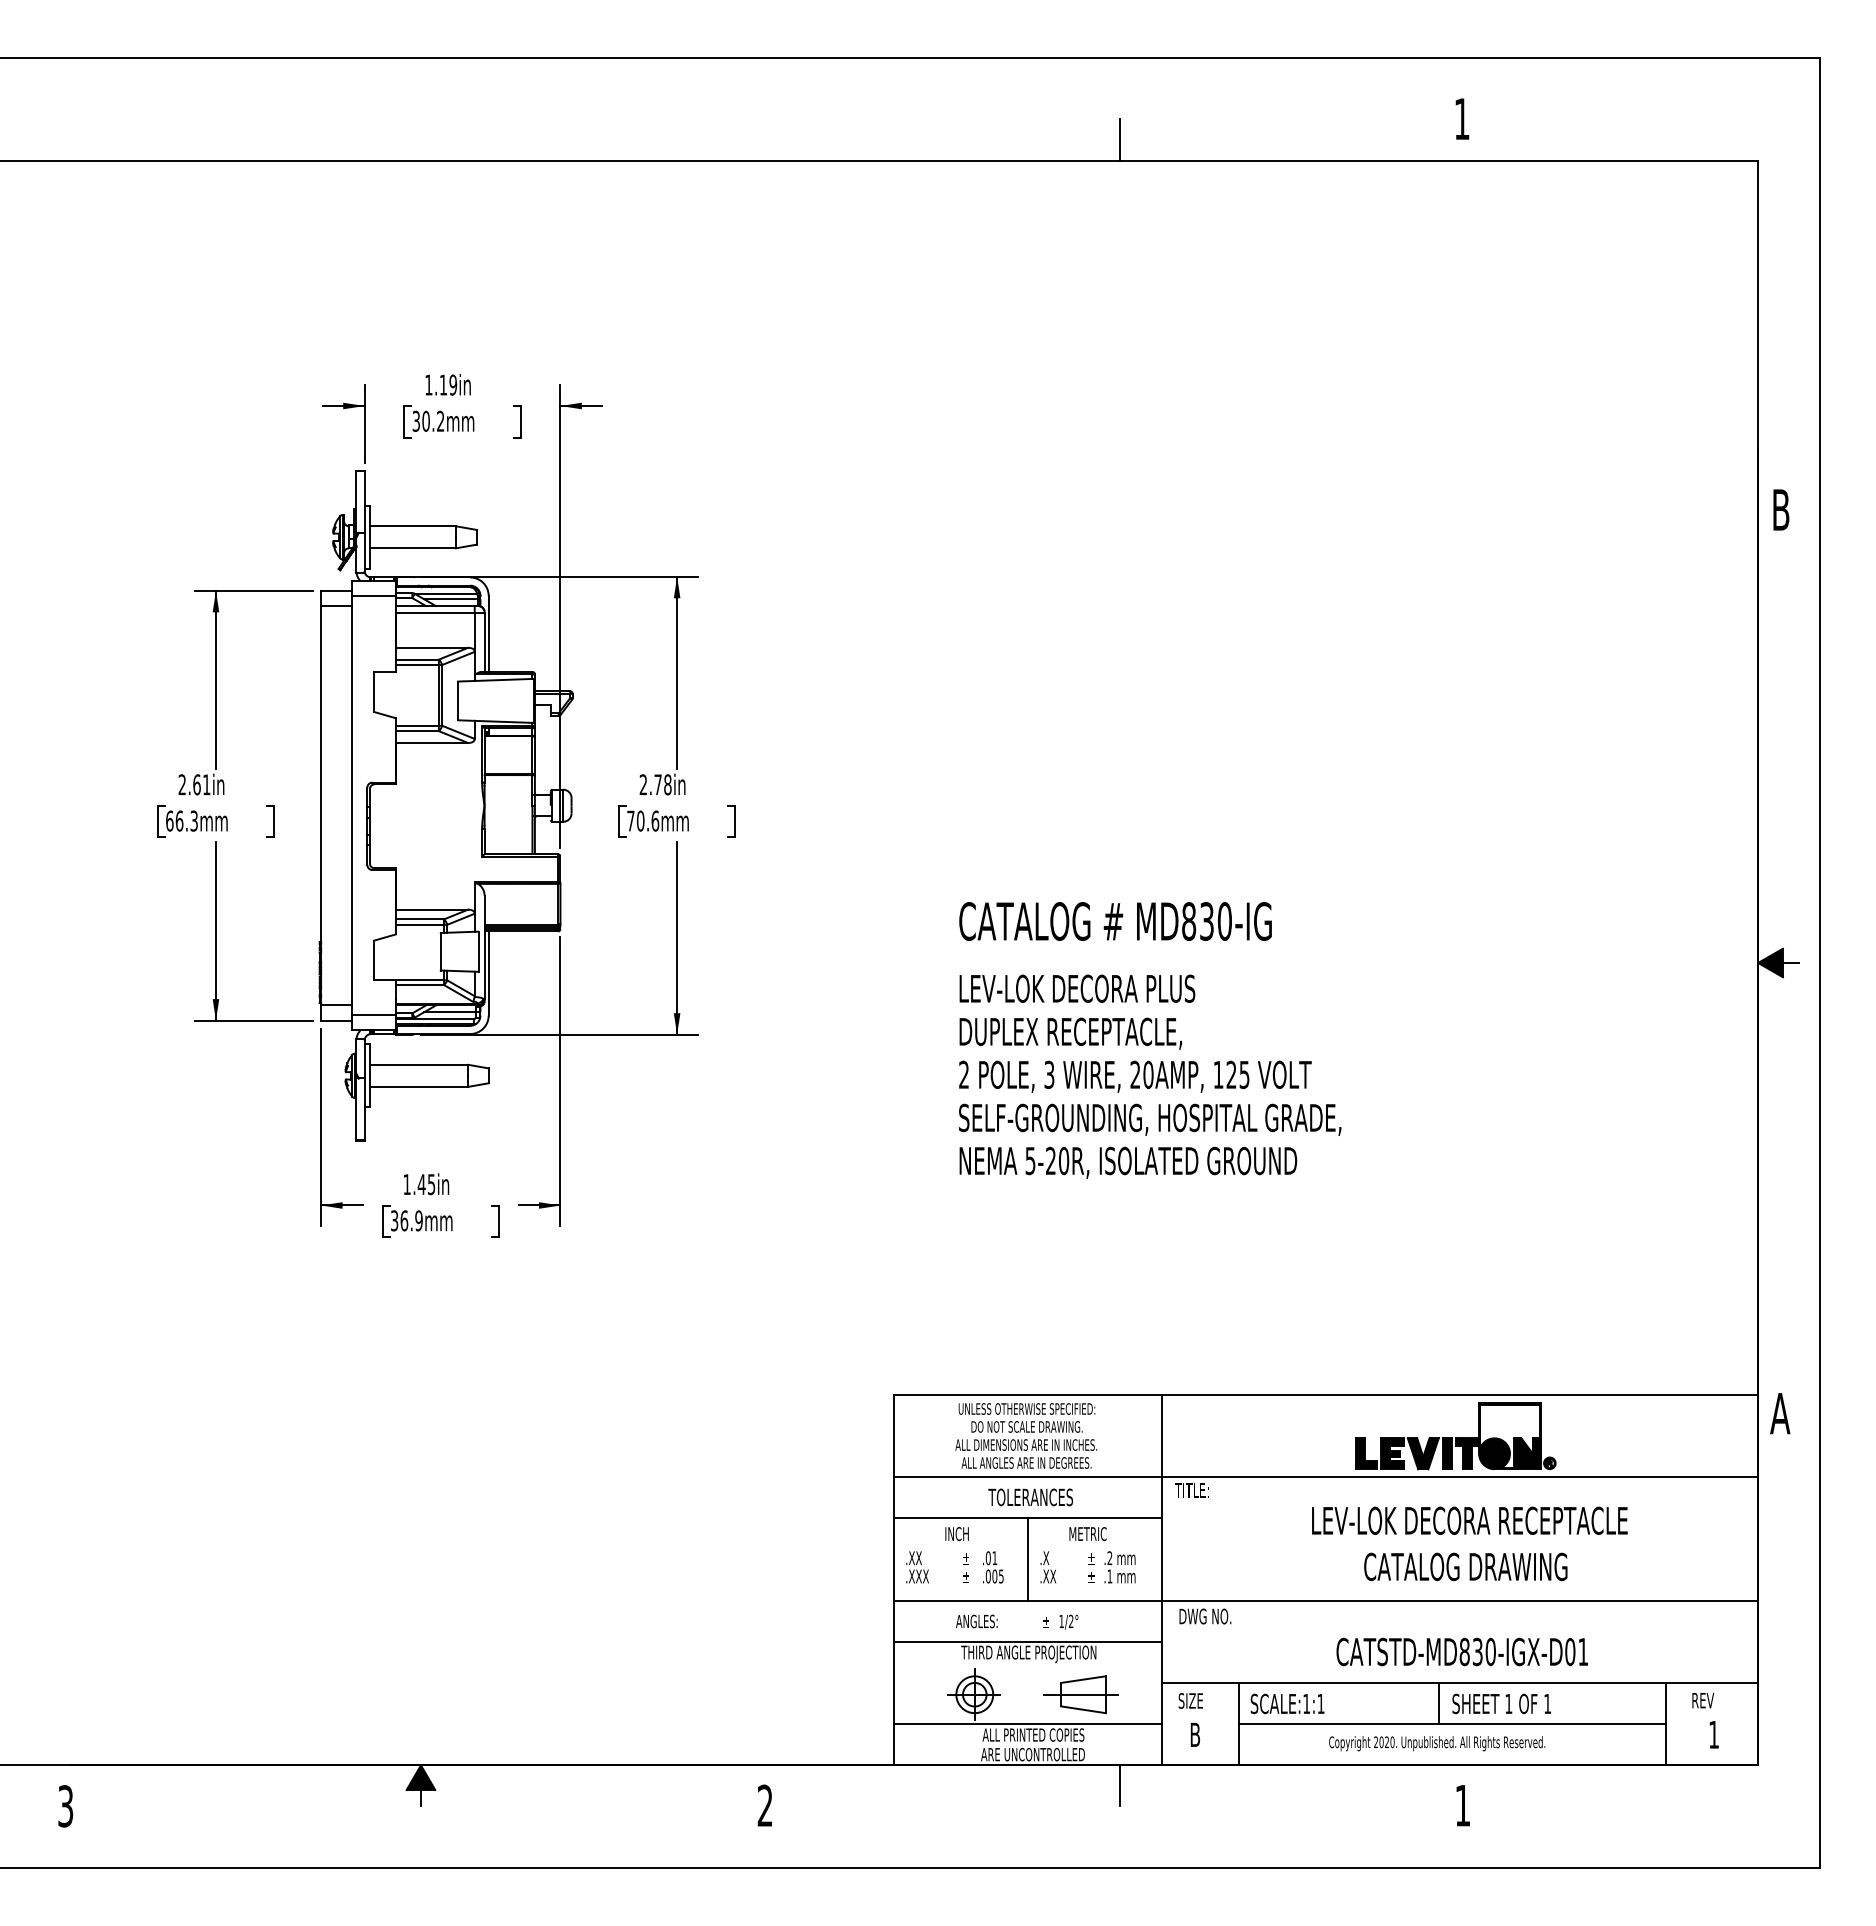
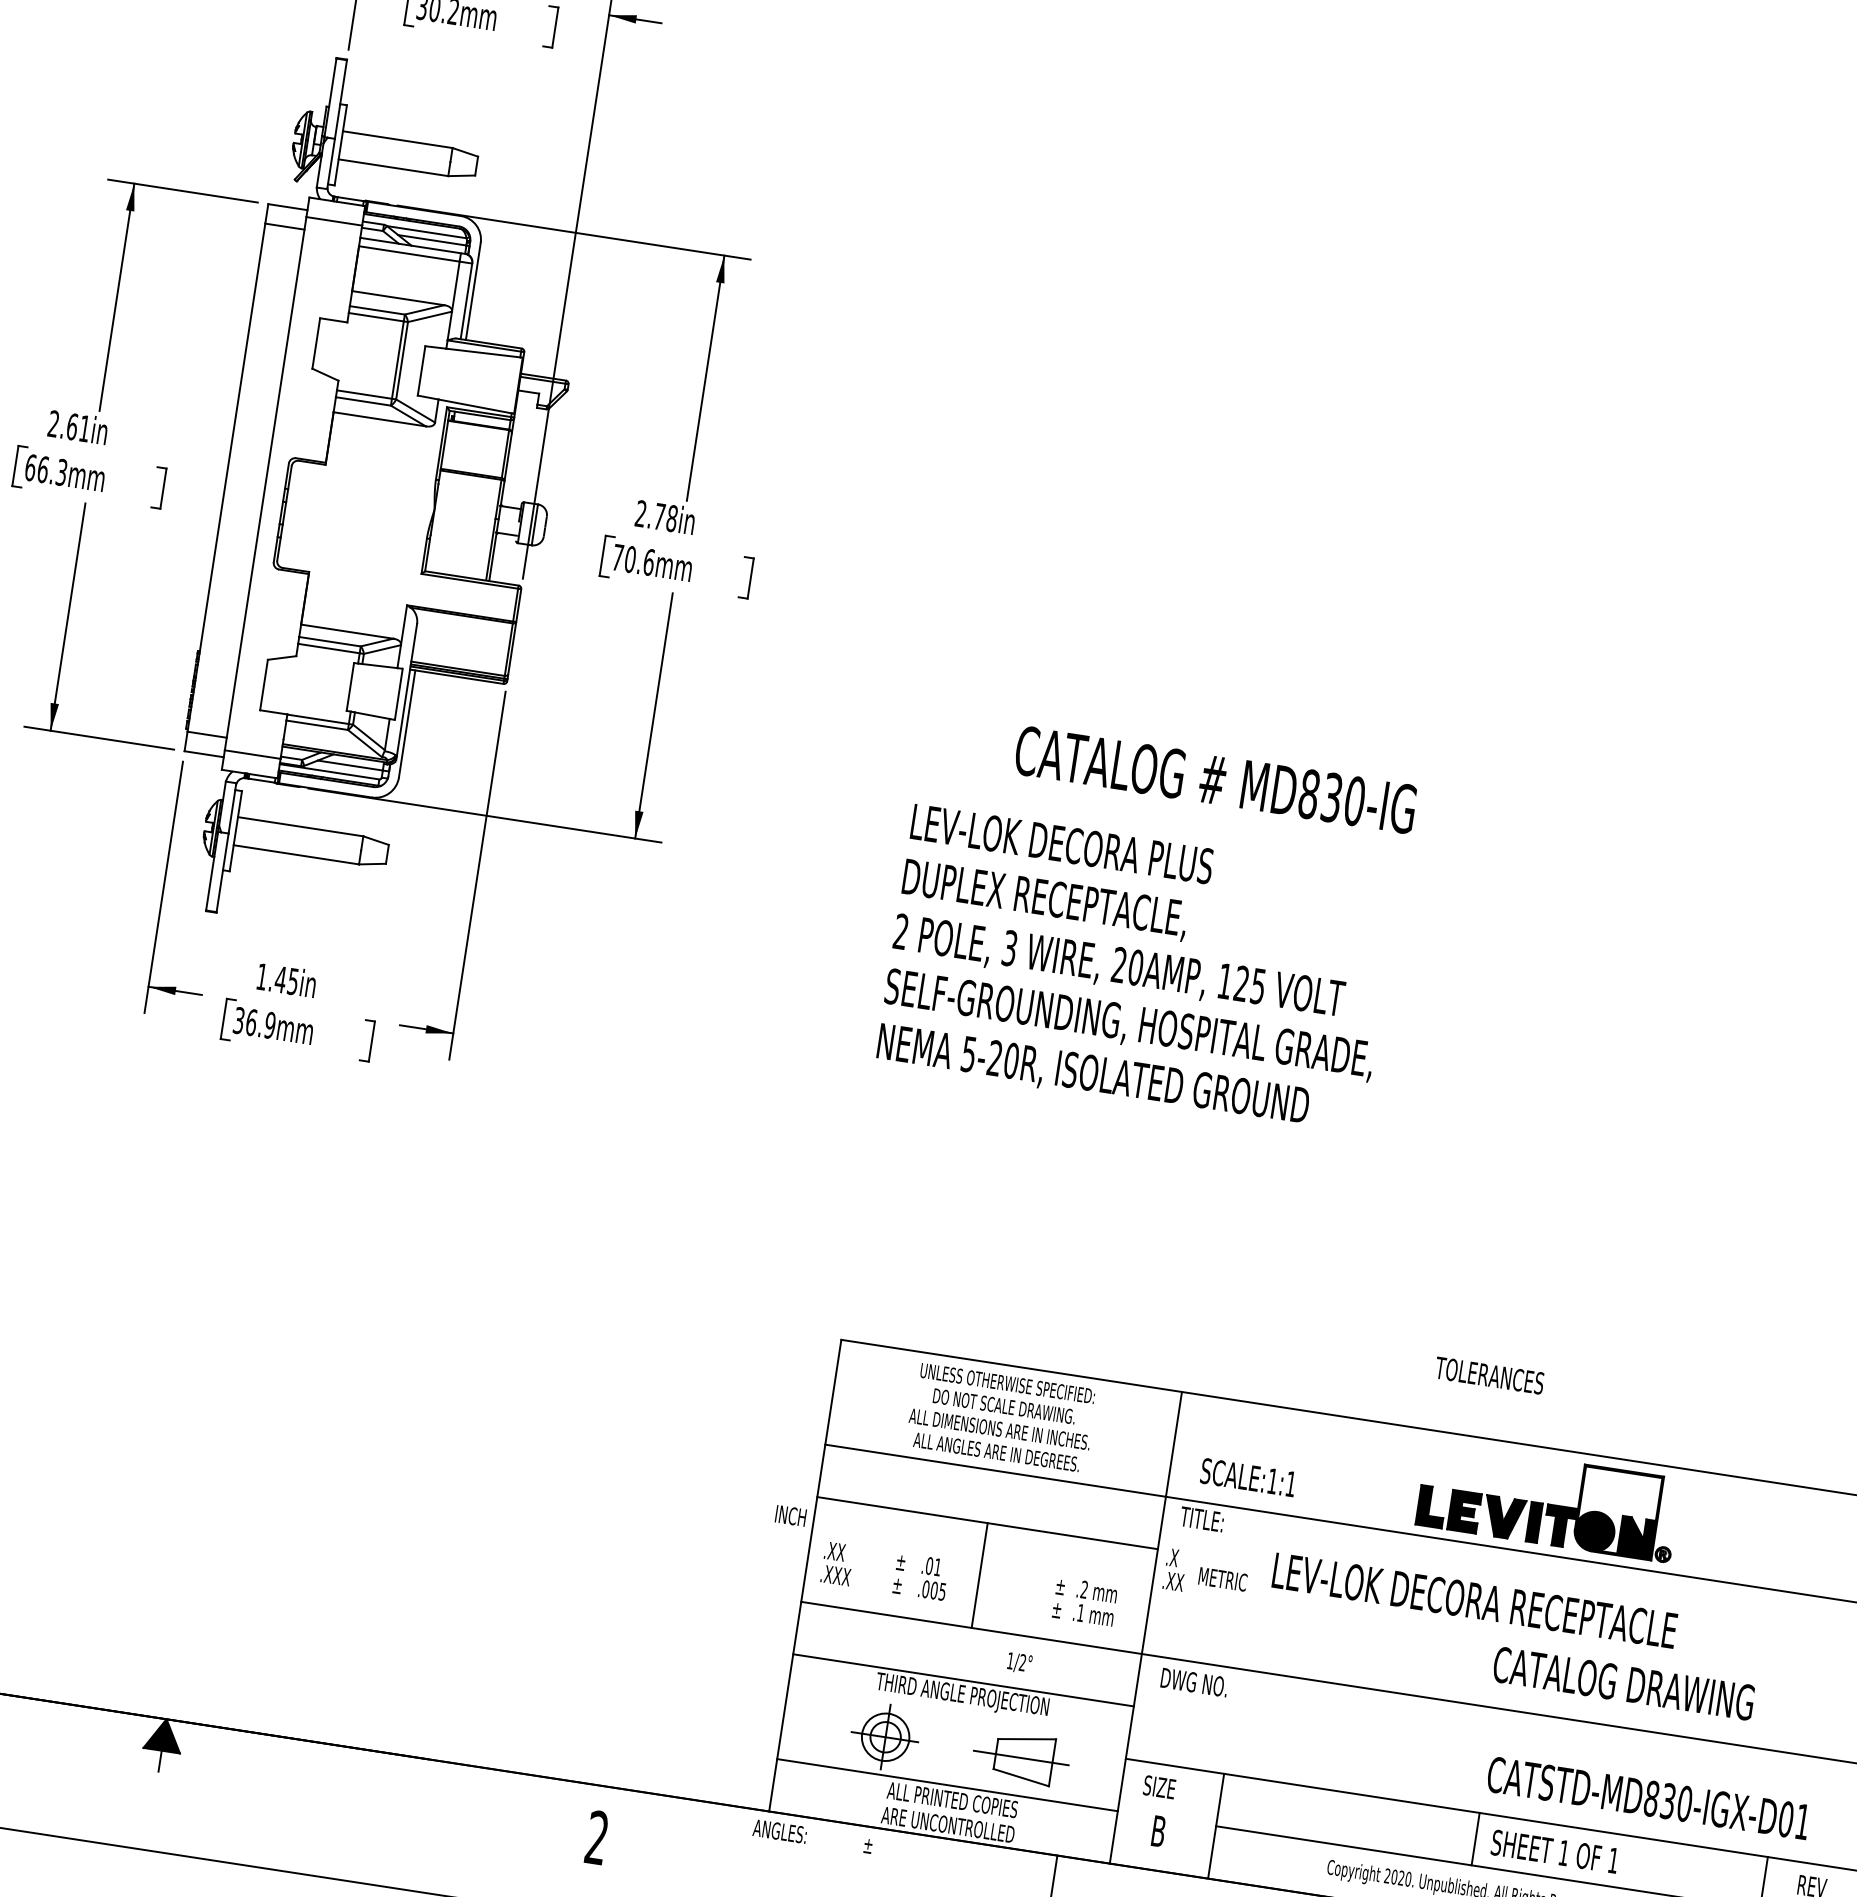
text: (1150, 1076) -> (1138, 970), moved
text: (1030, 1497) -> (1489, 1375), moved
text: (1469, 1520) -> (1474, 1600), moved
text: (956, 1534) -> (790, 1516), moved
text: (1087, 1534) -> (1222, 1579), moved
text: (1465, 1566) -> (1623, 1683), moved
text: (1048, 1567) -> (1175, 1570), moved
text: (1002, 1621) -> (812, 1836), moved
text: (1461, 1651) -> (1647, 1797), moved
text: (1287, 1703) -> (1248, 1477), moved

